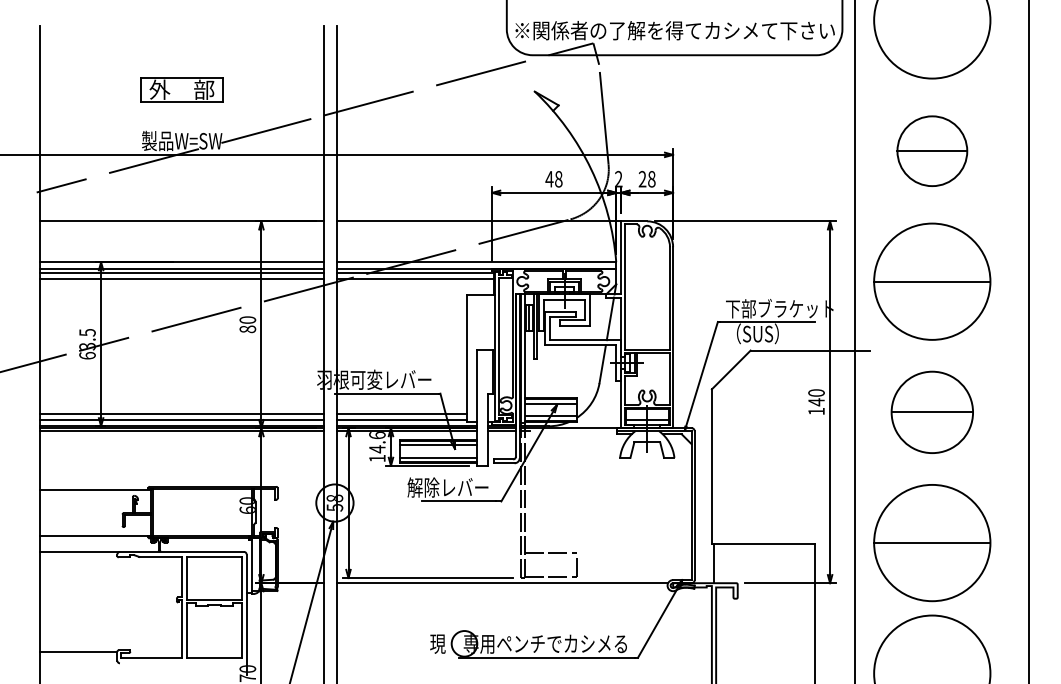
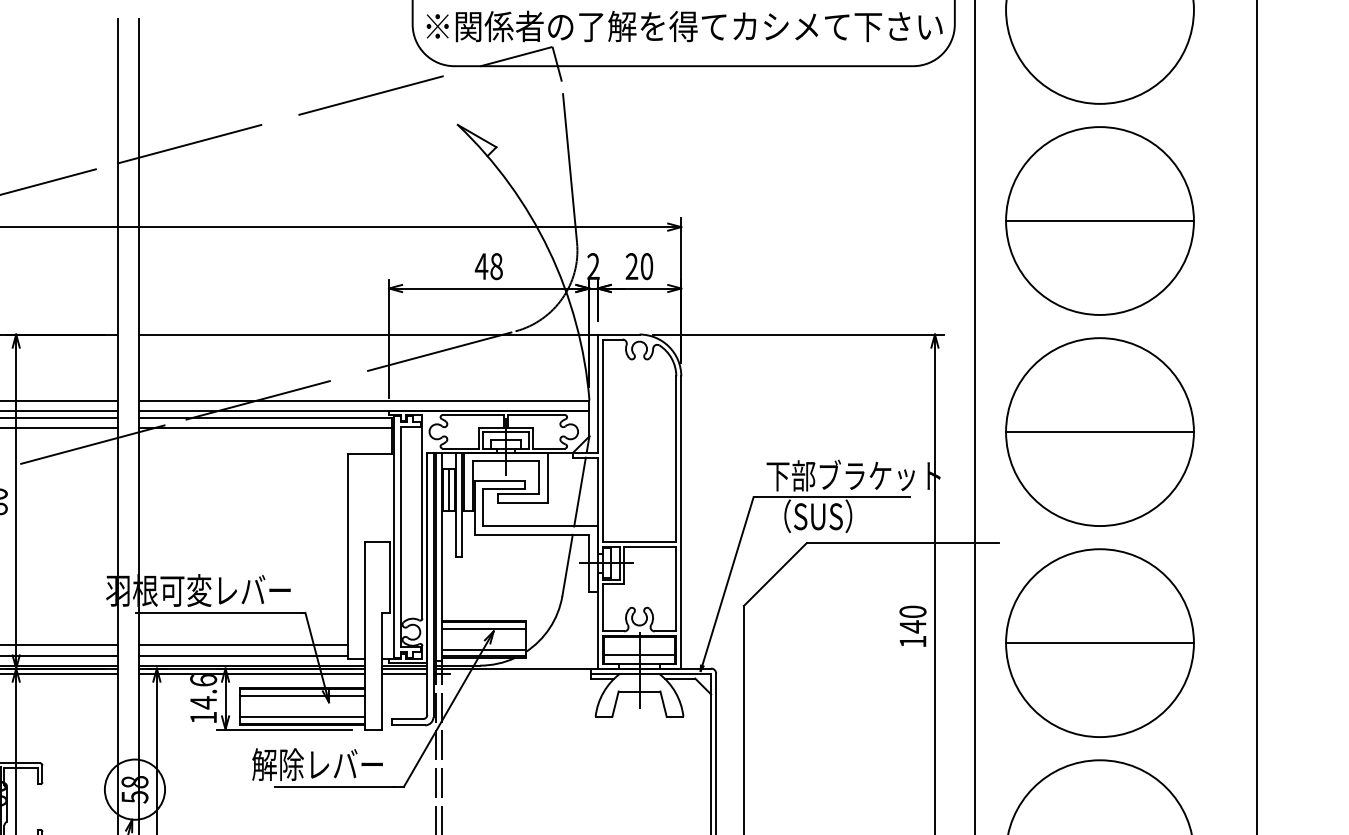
part: (932, 151) -> (1100, 221), size x1.67
text: (651, 179) -> (646, 266), 28 -> 20
part: (932, 412) -> (1100, 643), size x1.43

